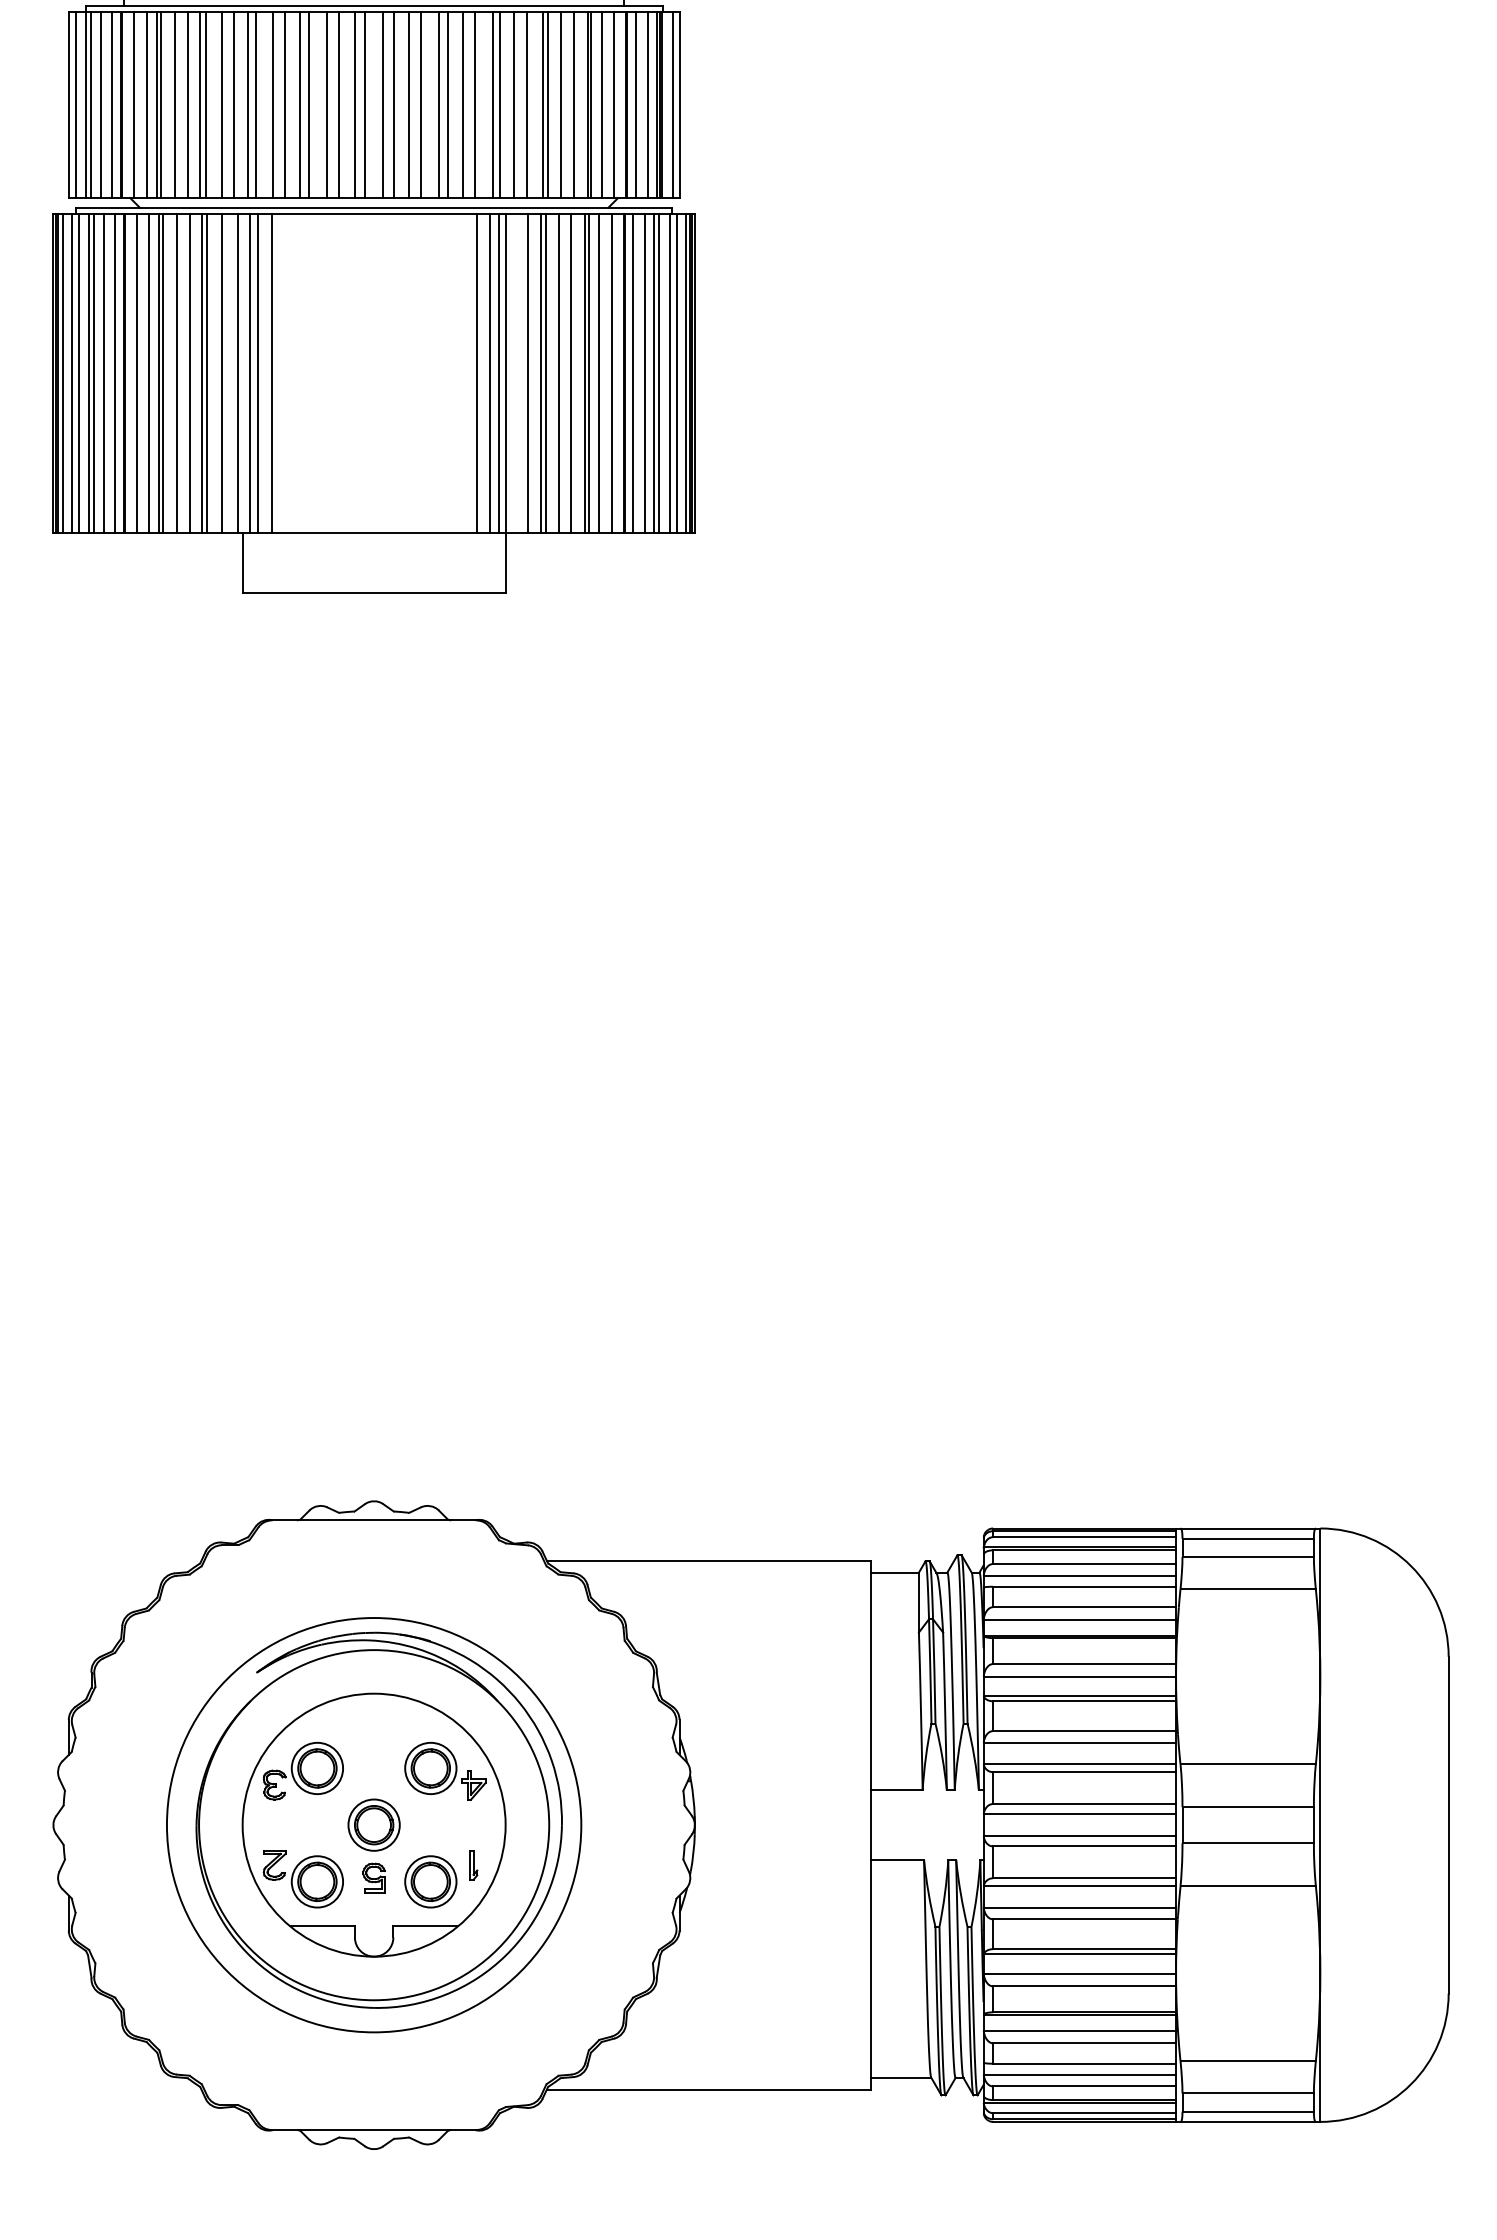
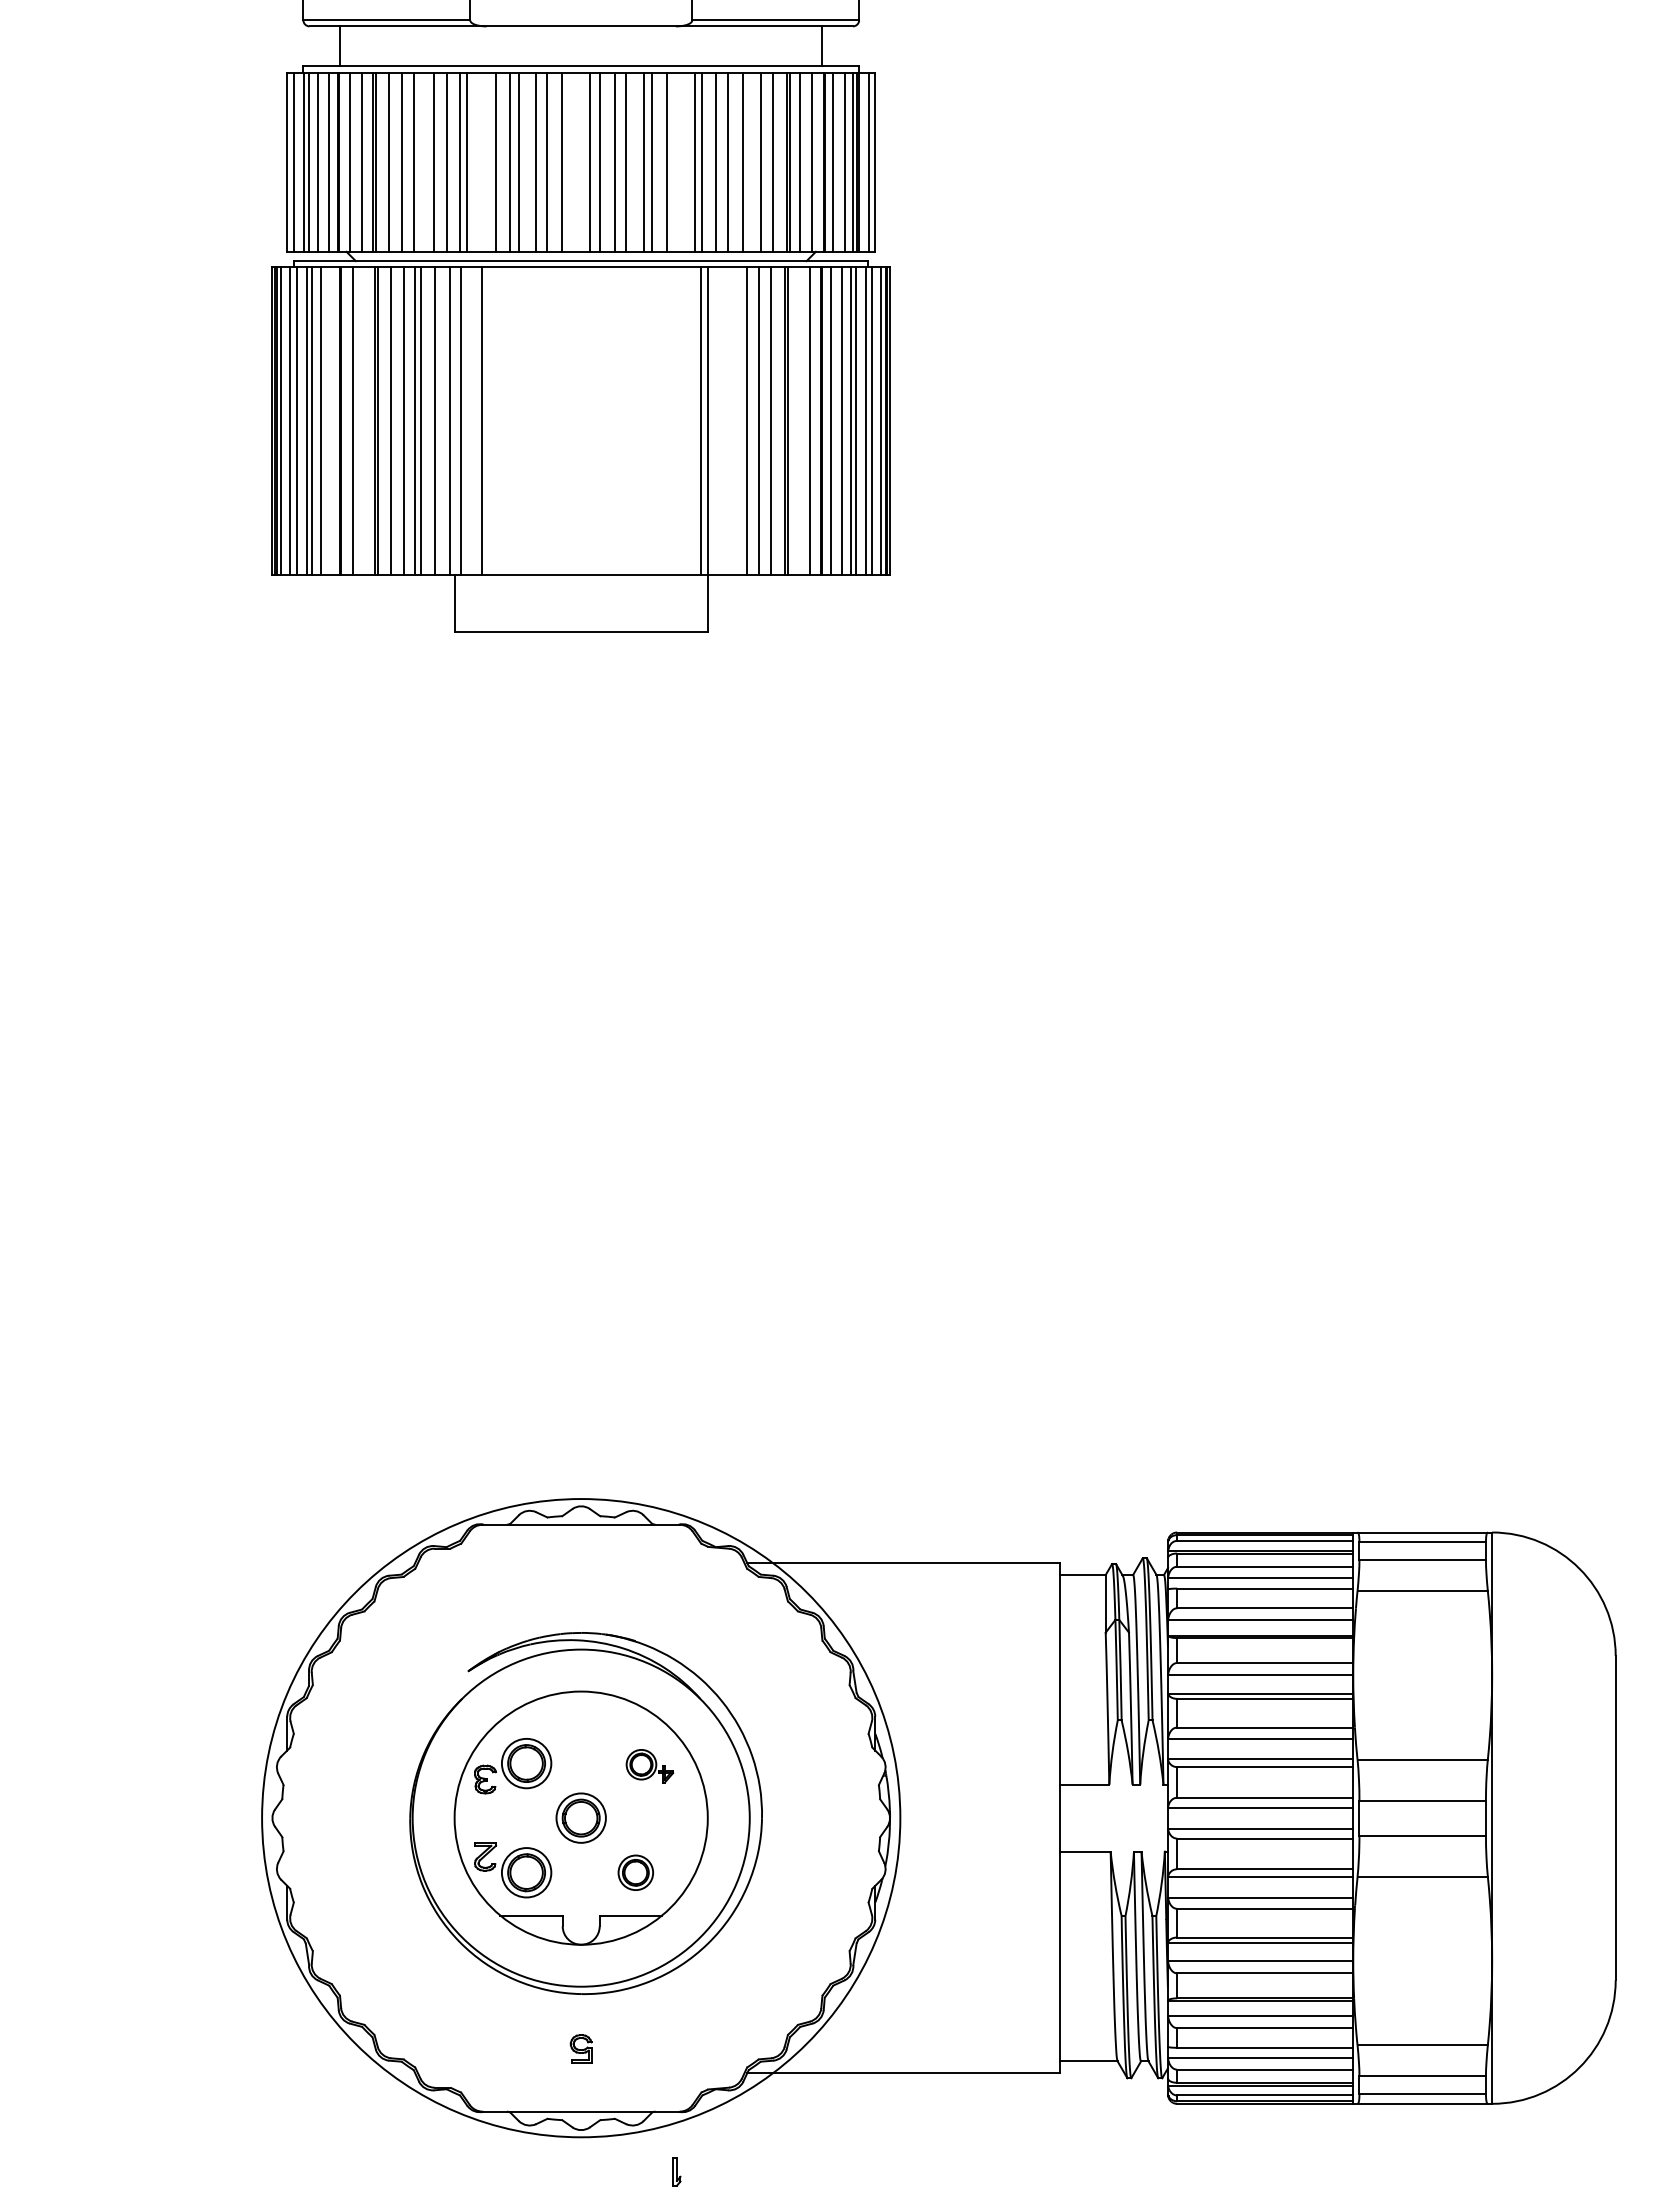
line: (206, 104) -> (419, 161), removed
line: (272, 104) -> (483, 161), removed
line: (365, 104) -> (572, 161), removed
line: (475, 104) -> (678, 161), removed
line: (547, 104) -> (748, 161), removed
line: (114, 373) -> (331, 420), removed
line: (149, 373) -> (364, 420), removed
line: (258, 373) -> (469, 420), removed
line: (476, 373) -> (679, 420), removed
line: (489, 373) -> (692, 420), removed
line: (528, 373) -> (729, 420), removed
line: (540, 373) -> (741, 420), removed
line: (599, 373) -> (798, 420), removed
part: (445, 1771) -> (649, 1766), size x0.6
circle: (373, 1824) -> (580, 1817), size x1.6
part: (473, 1865) -> (676, 2171), moved
part: (373, 1877) -> (580, 2048), moved
part: (430, 1881) -> (635, 1872), size x0.7

